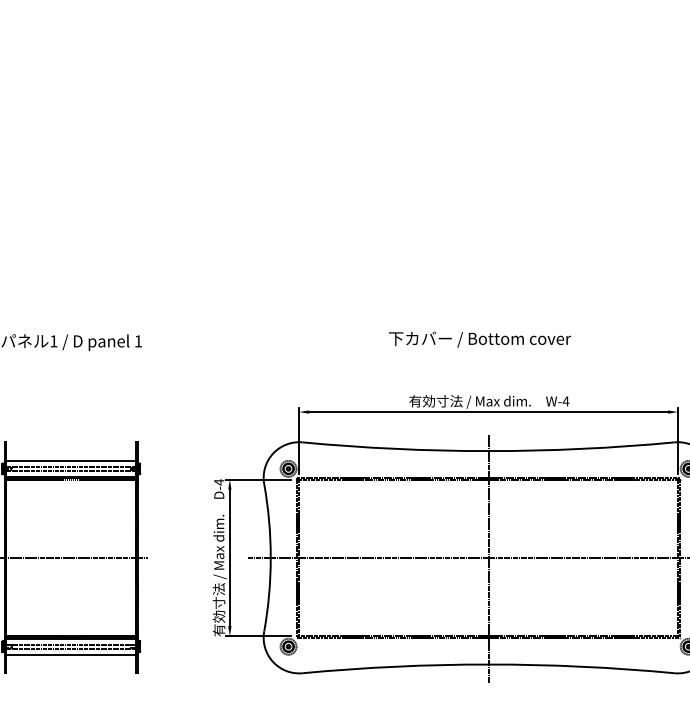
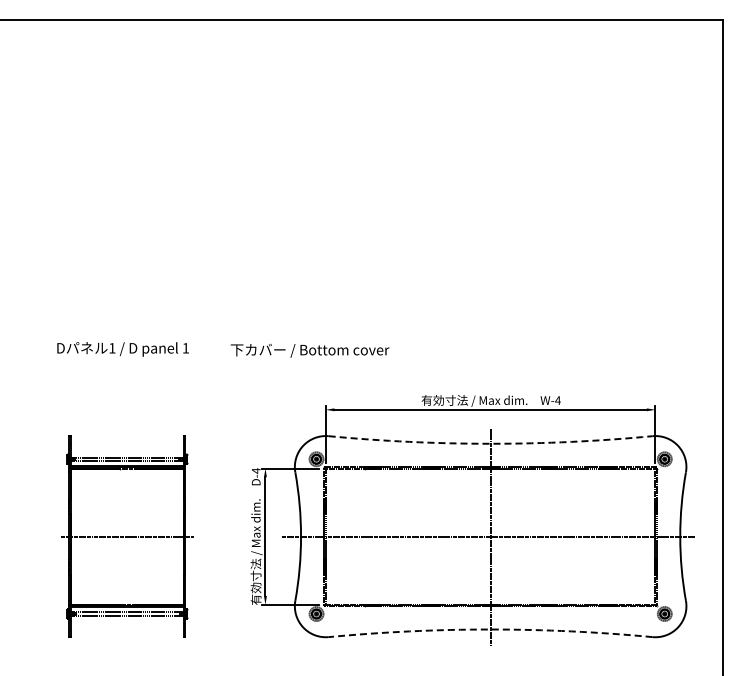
text: (480, 339) -> (310, 350), moved
arc: (488, 450) -> (490, 443), solid -> dashed
line: (70, 461) -> (126, 452), removed
line: (70, 655) -> (126, 621), removed
arc: (488, 664) -> (490, 629), solid -> dashed

